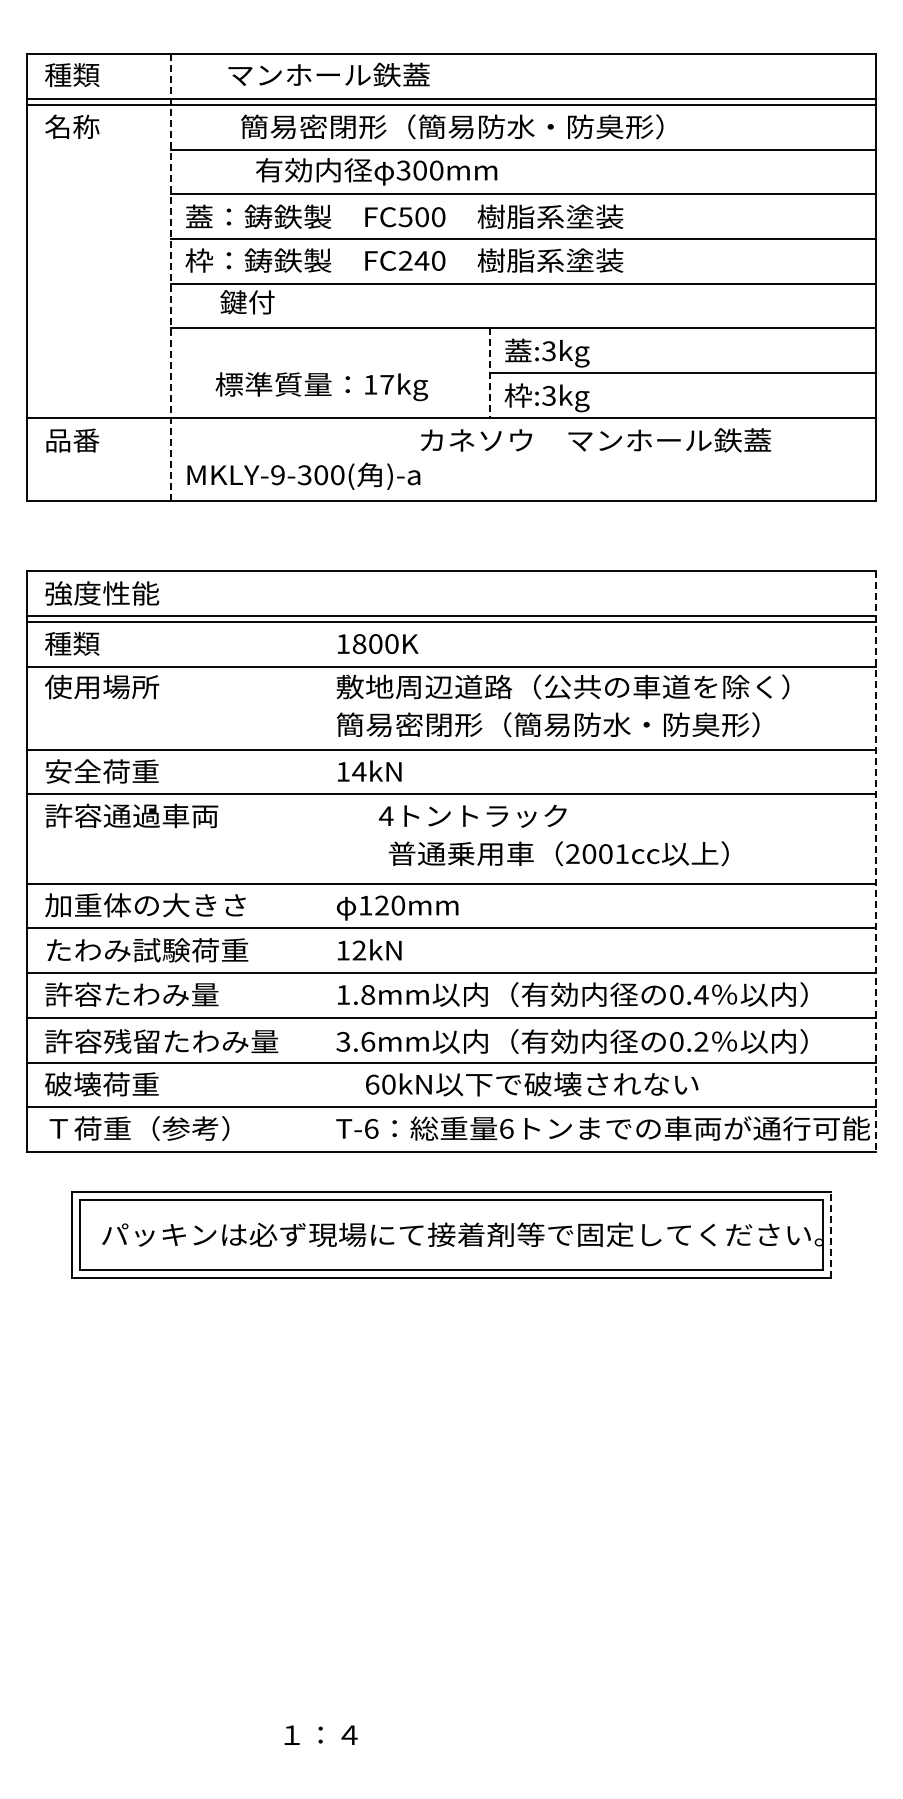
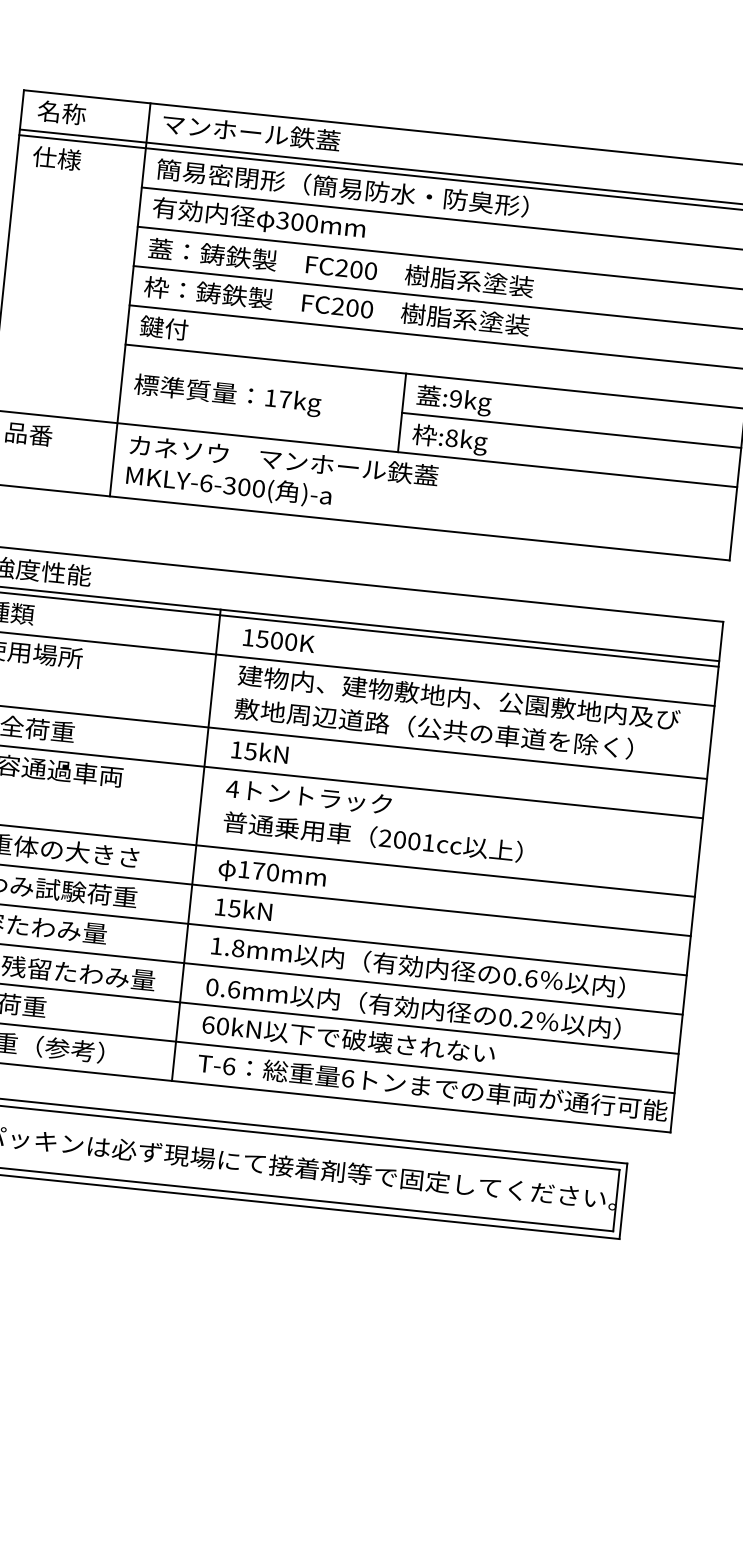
text: (72, 74) -> (62, 112), 種類 -> 名称
text: (328, 74) -> (251, 131), moved
text: (72, 126) -> (57, 158), 名称 -> 仕様
text: (452, 126) -> (343, 187), moved
text: (376, 171) -> (258, 218), moved
text: (405, 217) -> (341, 268), FC500 -> FC200
text: (421, 260) -> (351, 307), FC240 -> FC200
line: (170, 277) -> (129, 299), dashed -> solid
text: (247, 302) -> (164, 328), moved
text: (548, 351) -> (455, 399), :3kg -> :9kg
line: (490, 373) -> (402, 413), dashed -> solid
text: (321, 386) -> (227, 395), moved
text: (548, 395) -> (451, 437), :3kg -> :8kg
text: (595, 440) -> (283, 460), moved
text: (277, 475) -> (205, 483), MKLY-9-300( -> MKLY-6-300(
text: (359, 643) -> (262, 638), 1800K -> 1500K
text: (587, 686) -> (459, 697), 敷地周辺道路（公共の車道を除く） -> 建物内、建物敷地内、公園敷地内及び
text: (562, 724) -> (433, 728), 簡易密閉形（簡易防水・防臭形） -> 敷地周辺道路（公共の車道を除く）
text: (359, 771) -> (251, 751), 14kN -> 15kN
text: (472, 815) -> (308, 796), moved
text: (558, 853) -> (372, 836), moved
line: (875, 861) -> (696, 877), dashed -> solid
line: (308, 883) -> (196, 845), added
text: (381, 905) -> (258, 870), 120mm -> 170mm
text: (358, 950) -> (233, 908), 12kN -> 15kN
text: (701, 994) -> (531, 978), 0.4 -> 0.6
text: (343, 1041) -> (212, 987), 3.6mm -> 0.6mm
text: (532, 1084) -> (349, 1039), moved
line: (830, 1234) -> (623, 1200), dashed -> solid

